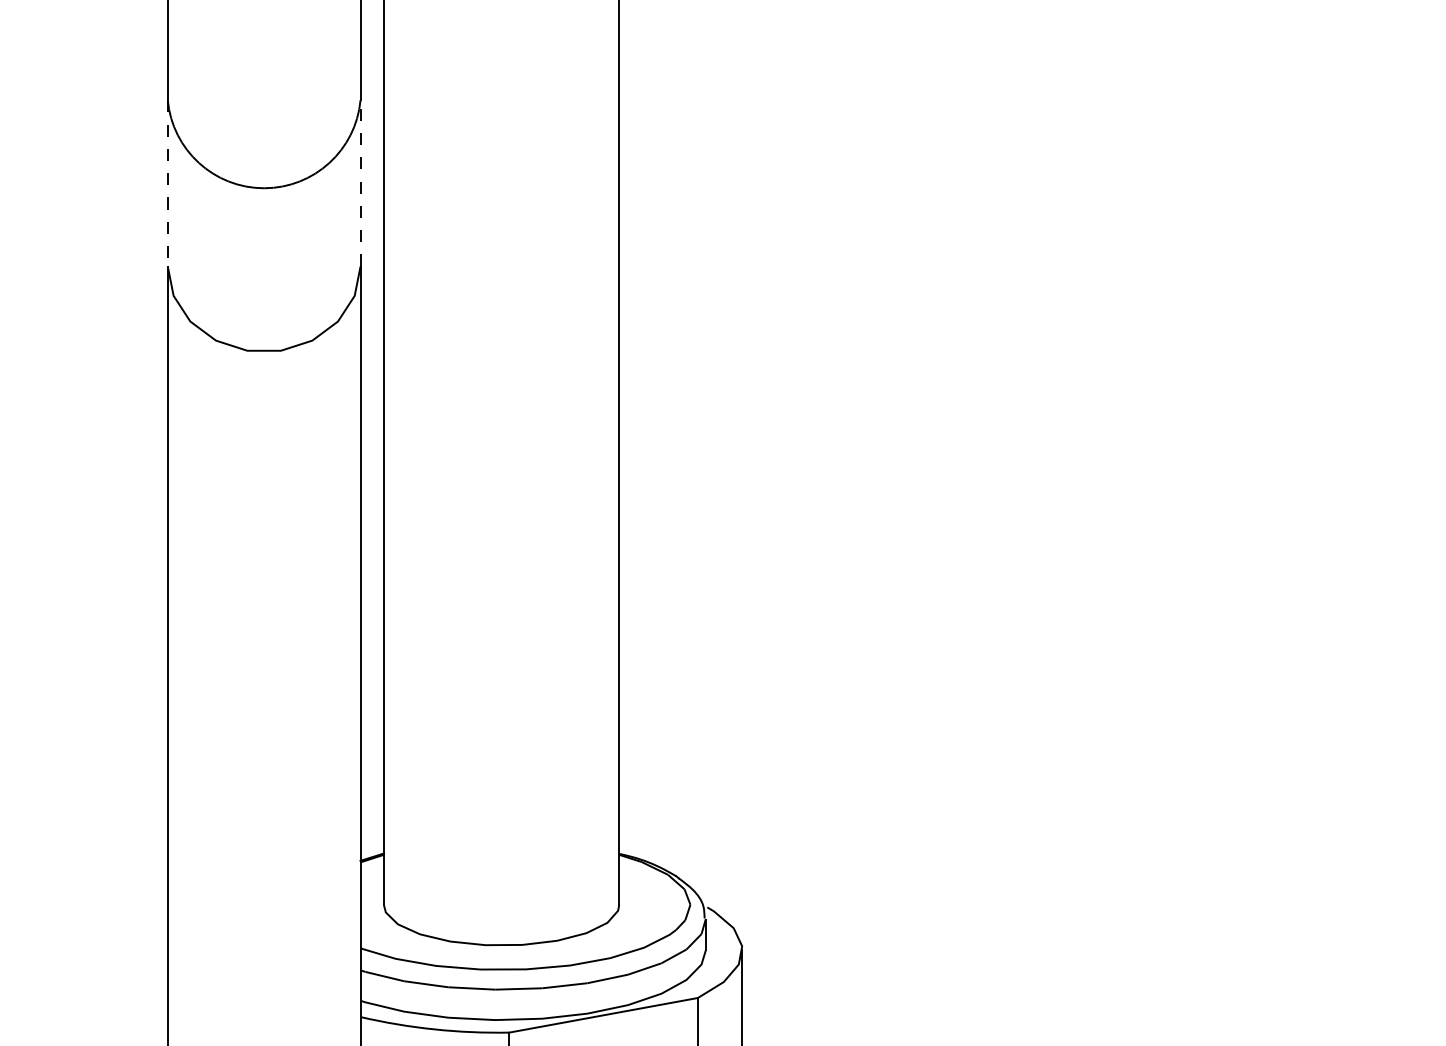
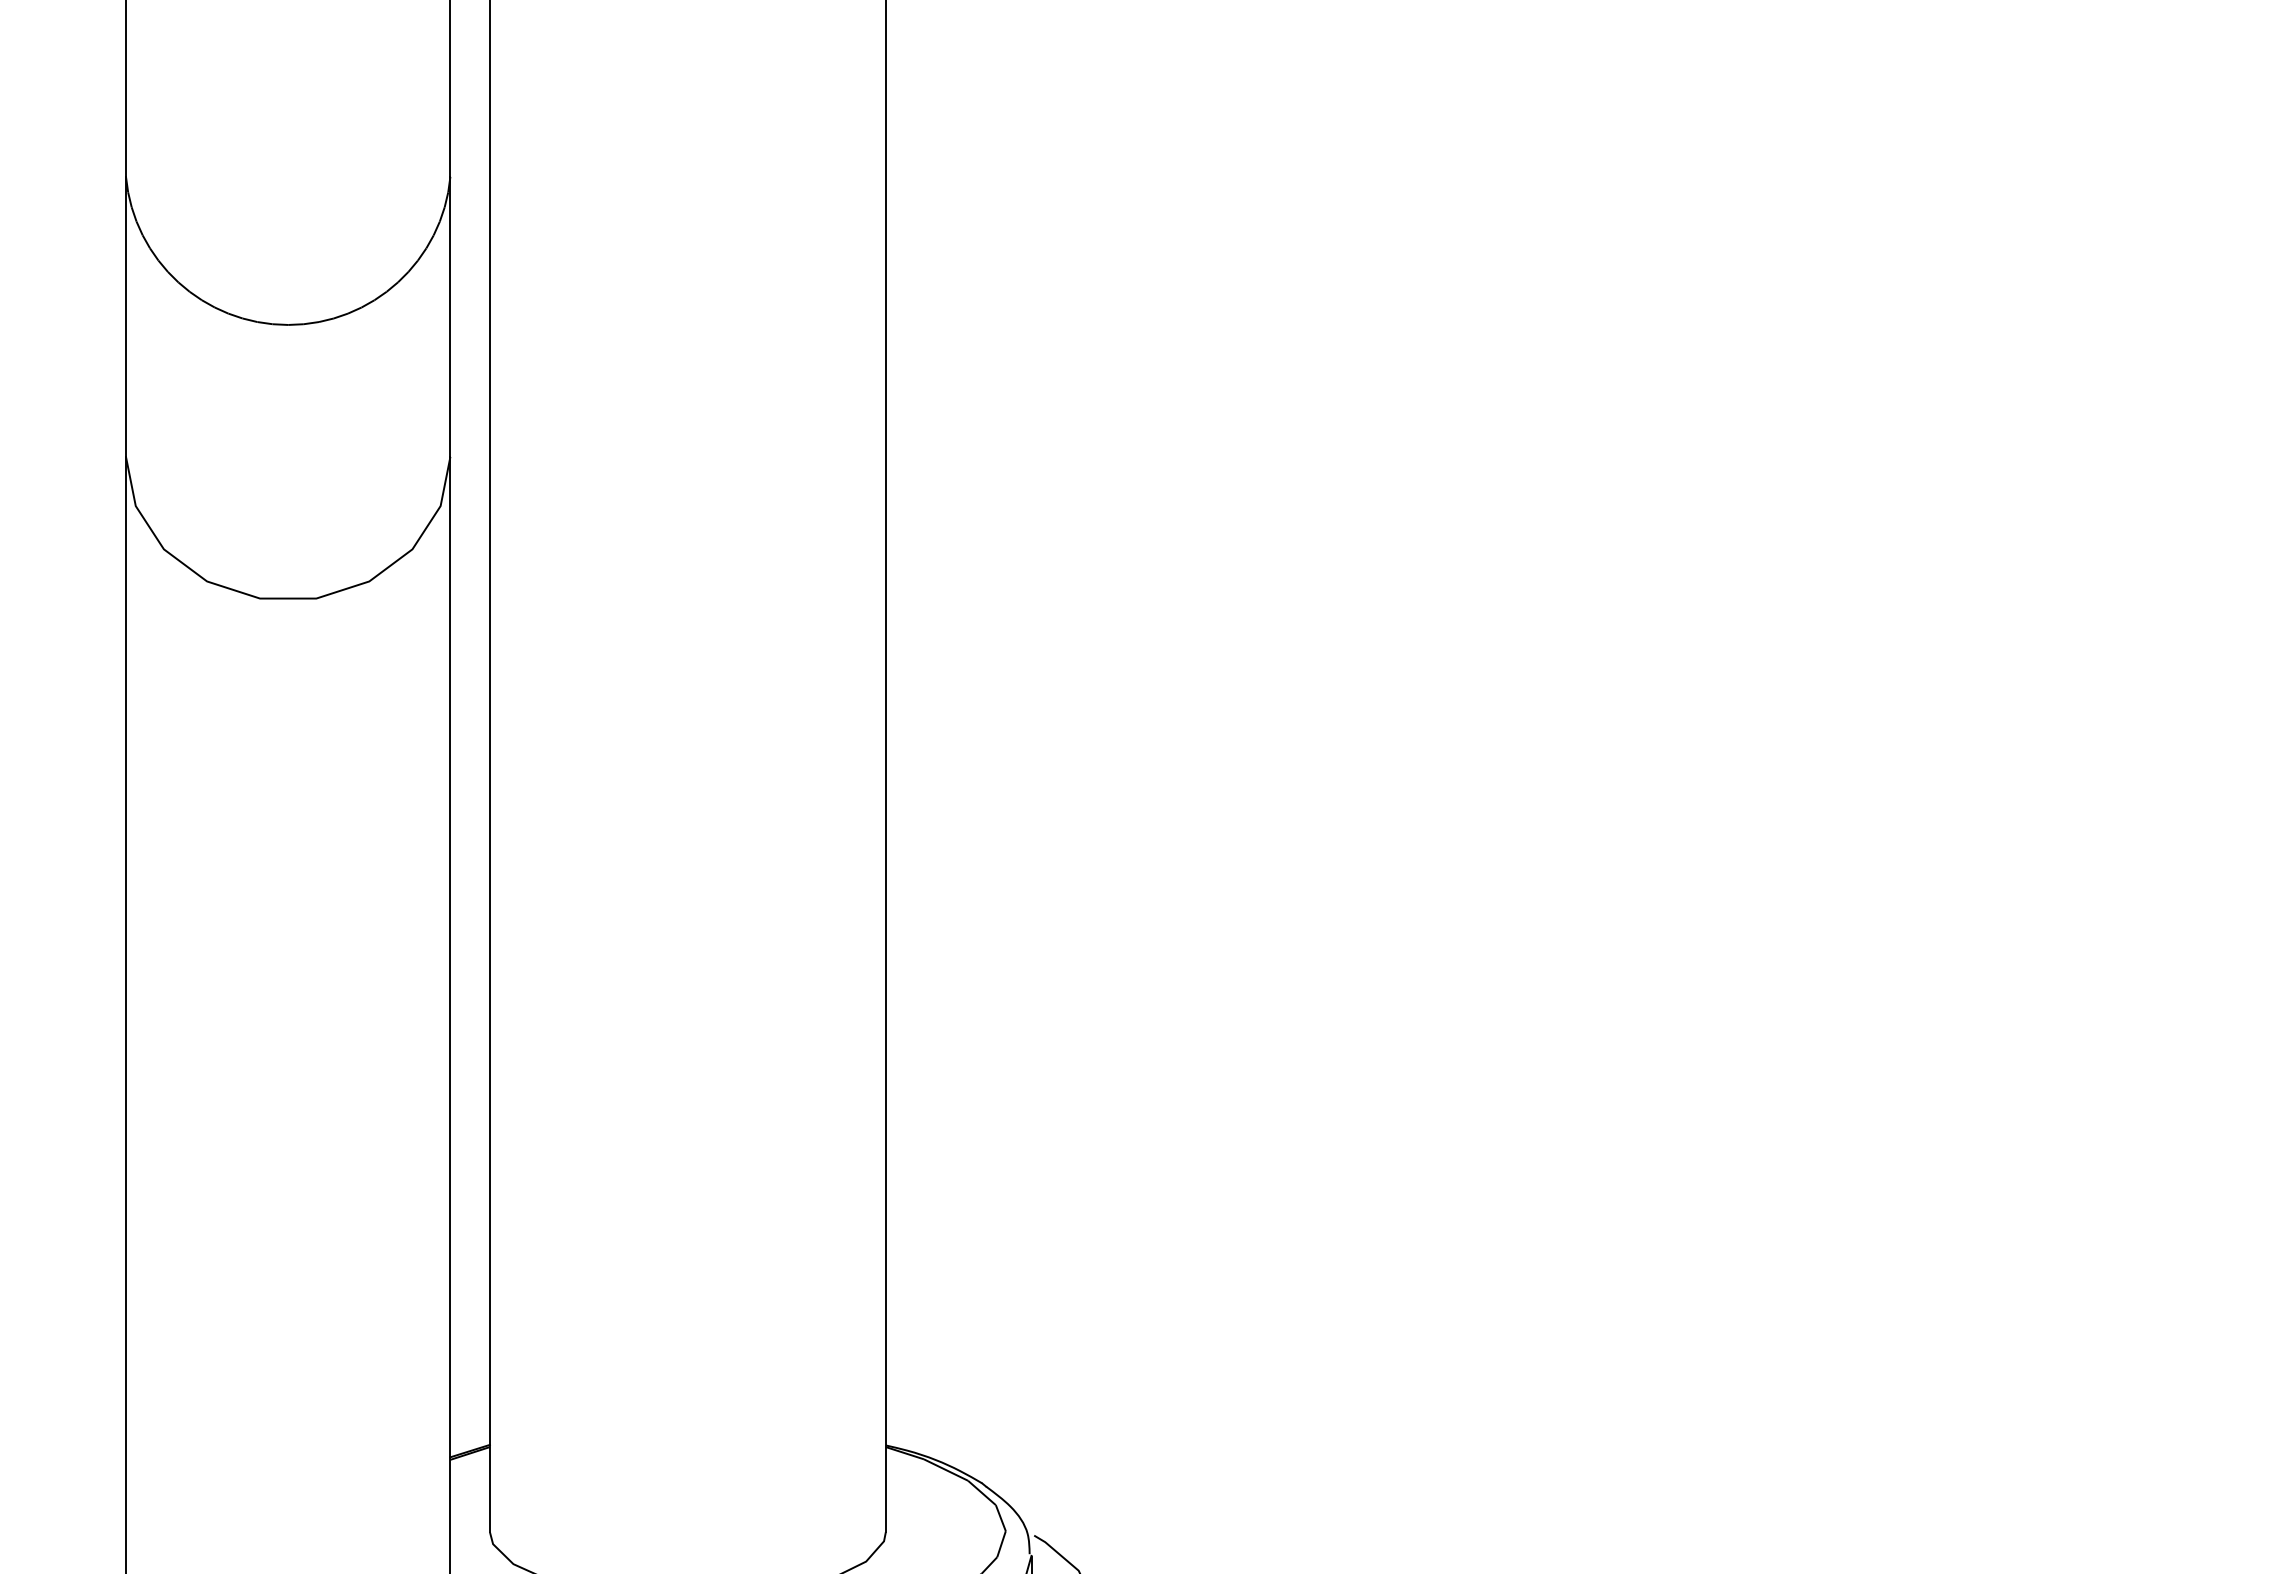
line: (360, 182) -> (450, 315), dashed -> solid
line: (167, 183) -> (125, 316), dashed -> solid

